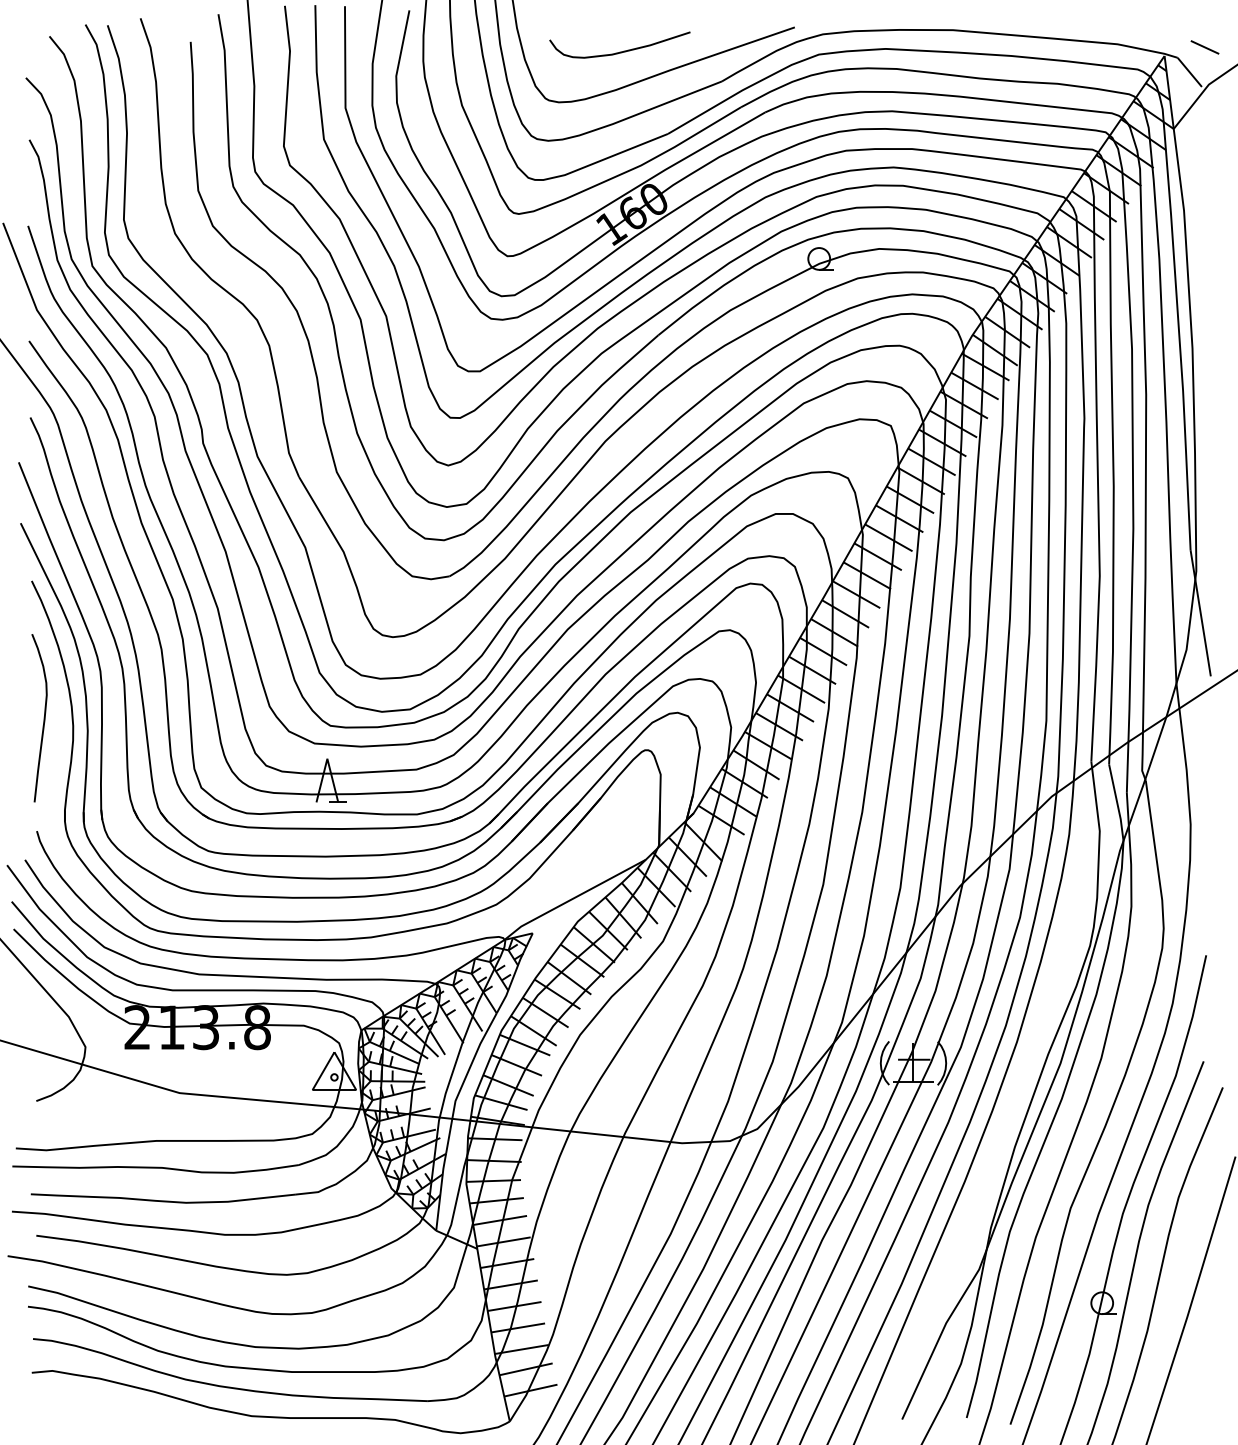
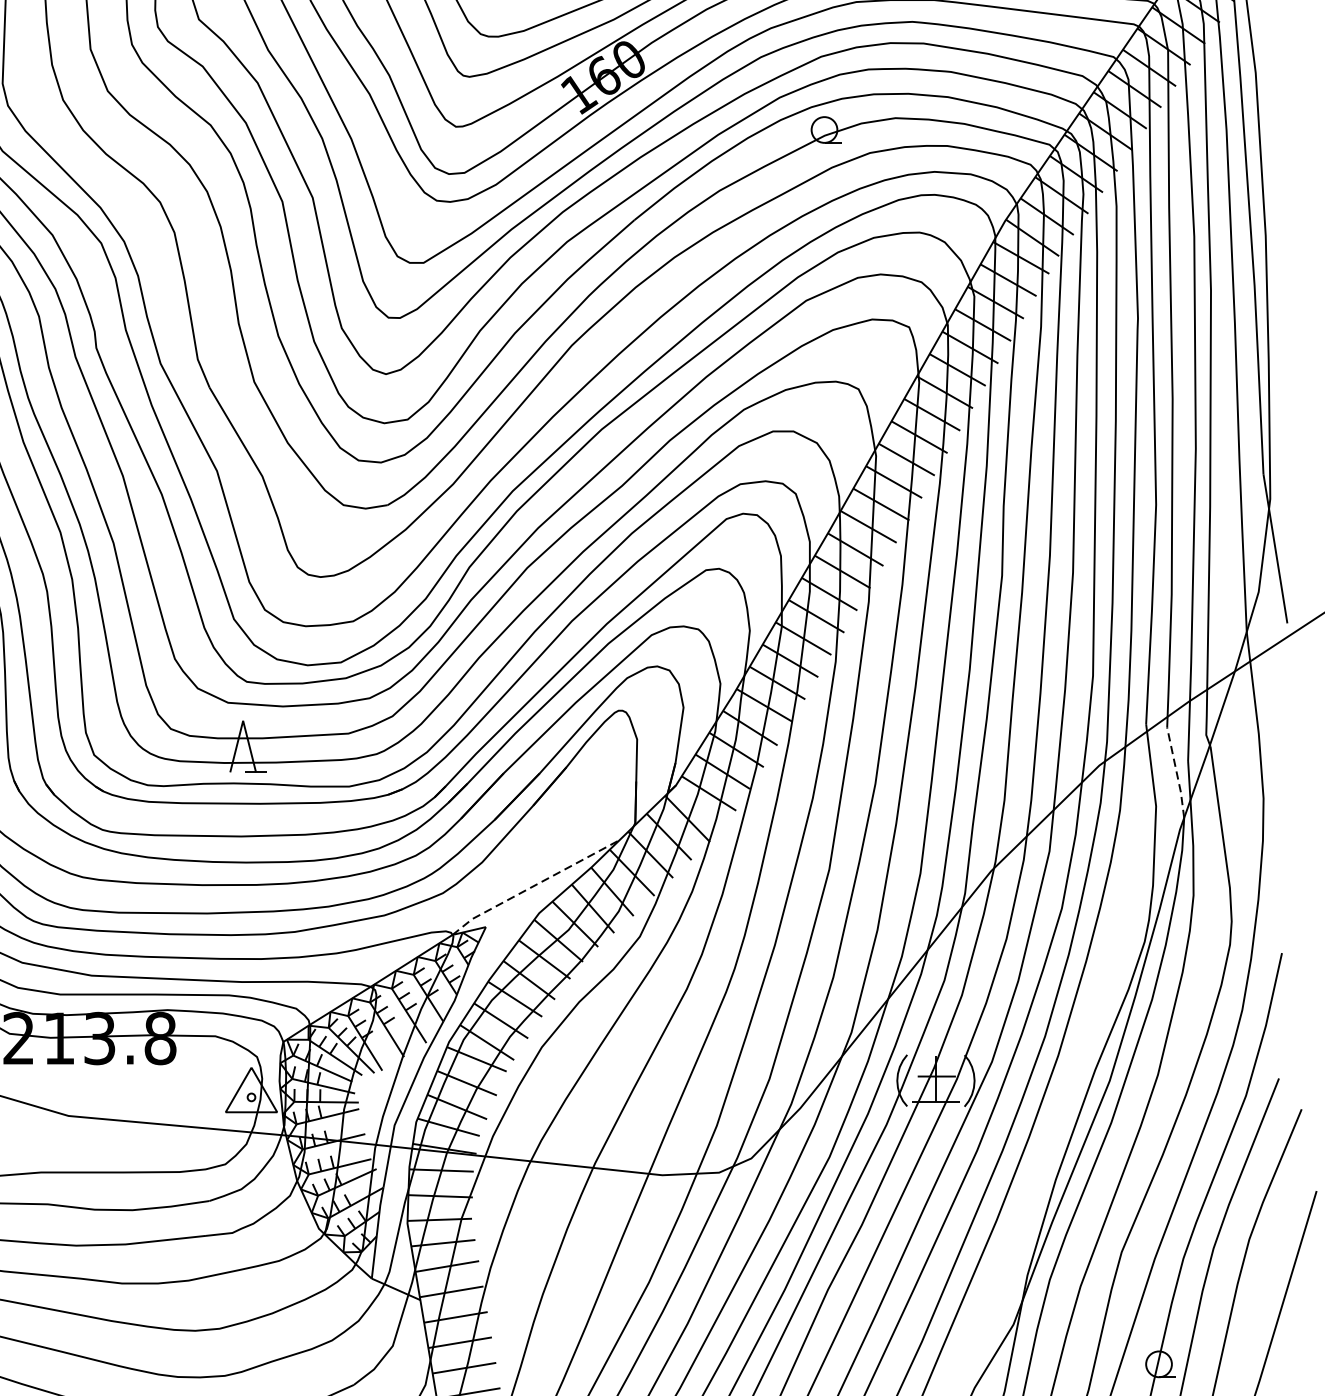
line: (1117, 802) -> (1177, 772), solid -> dashed
line: (573, 898) -> (534, 885), solid -> dashed

